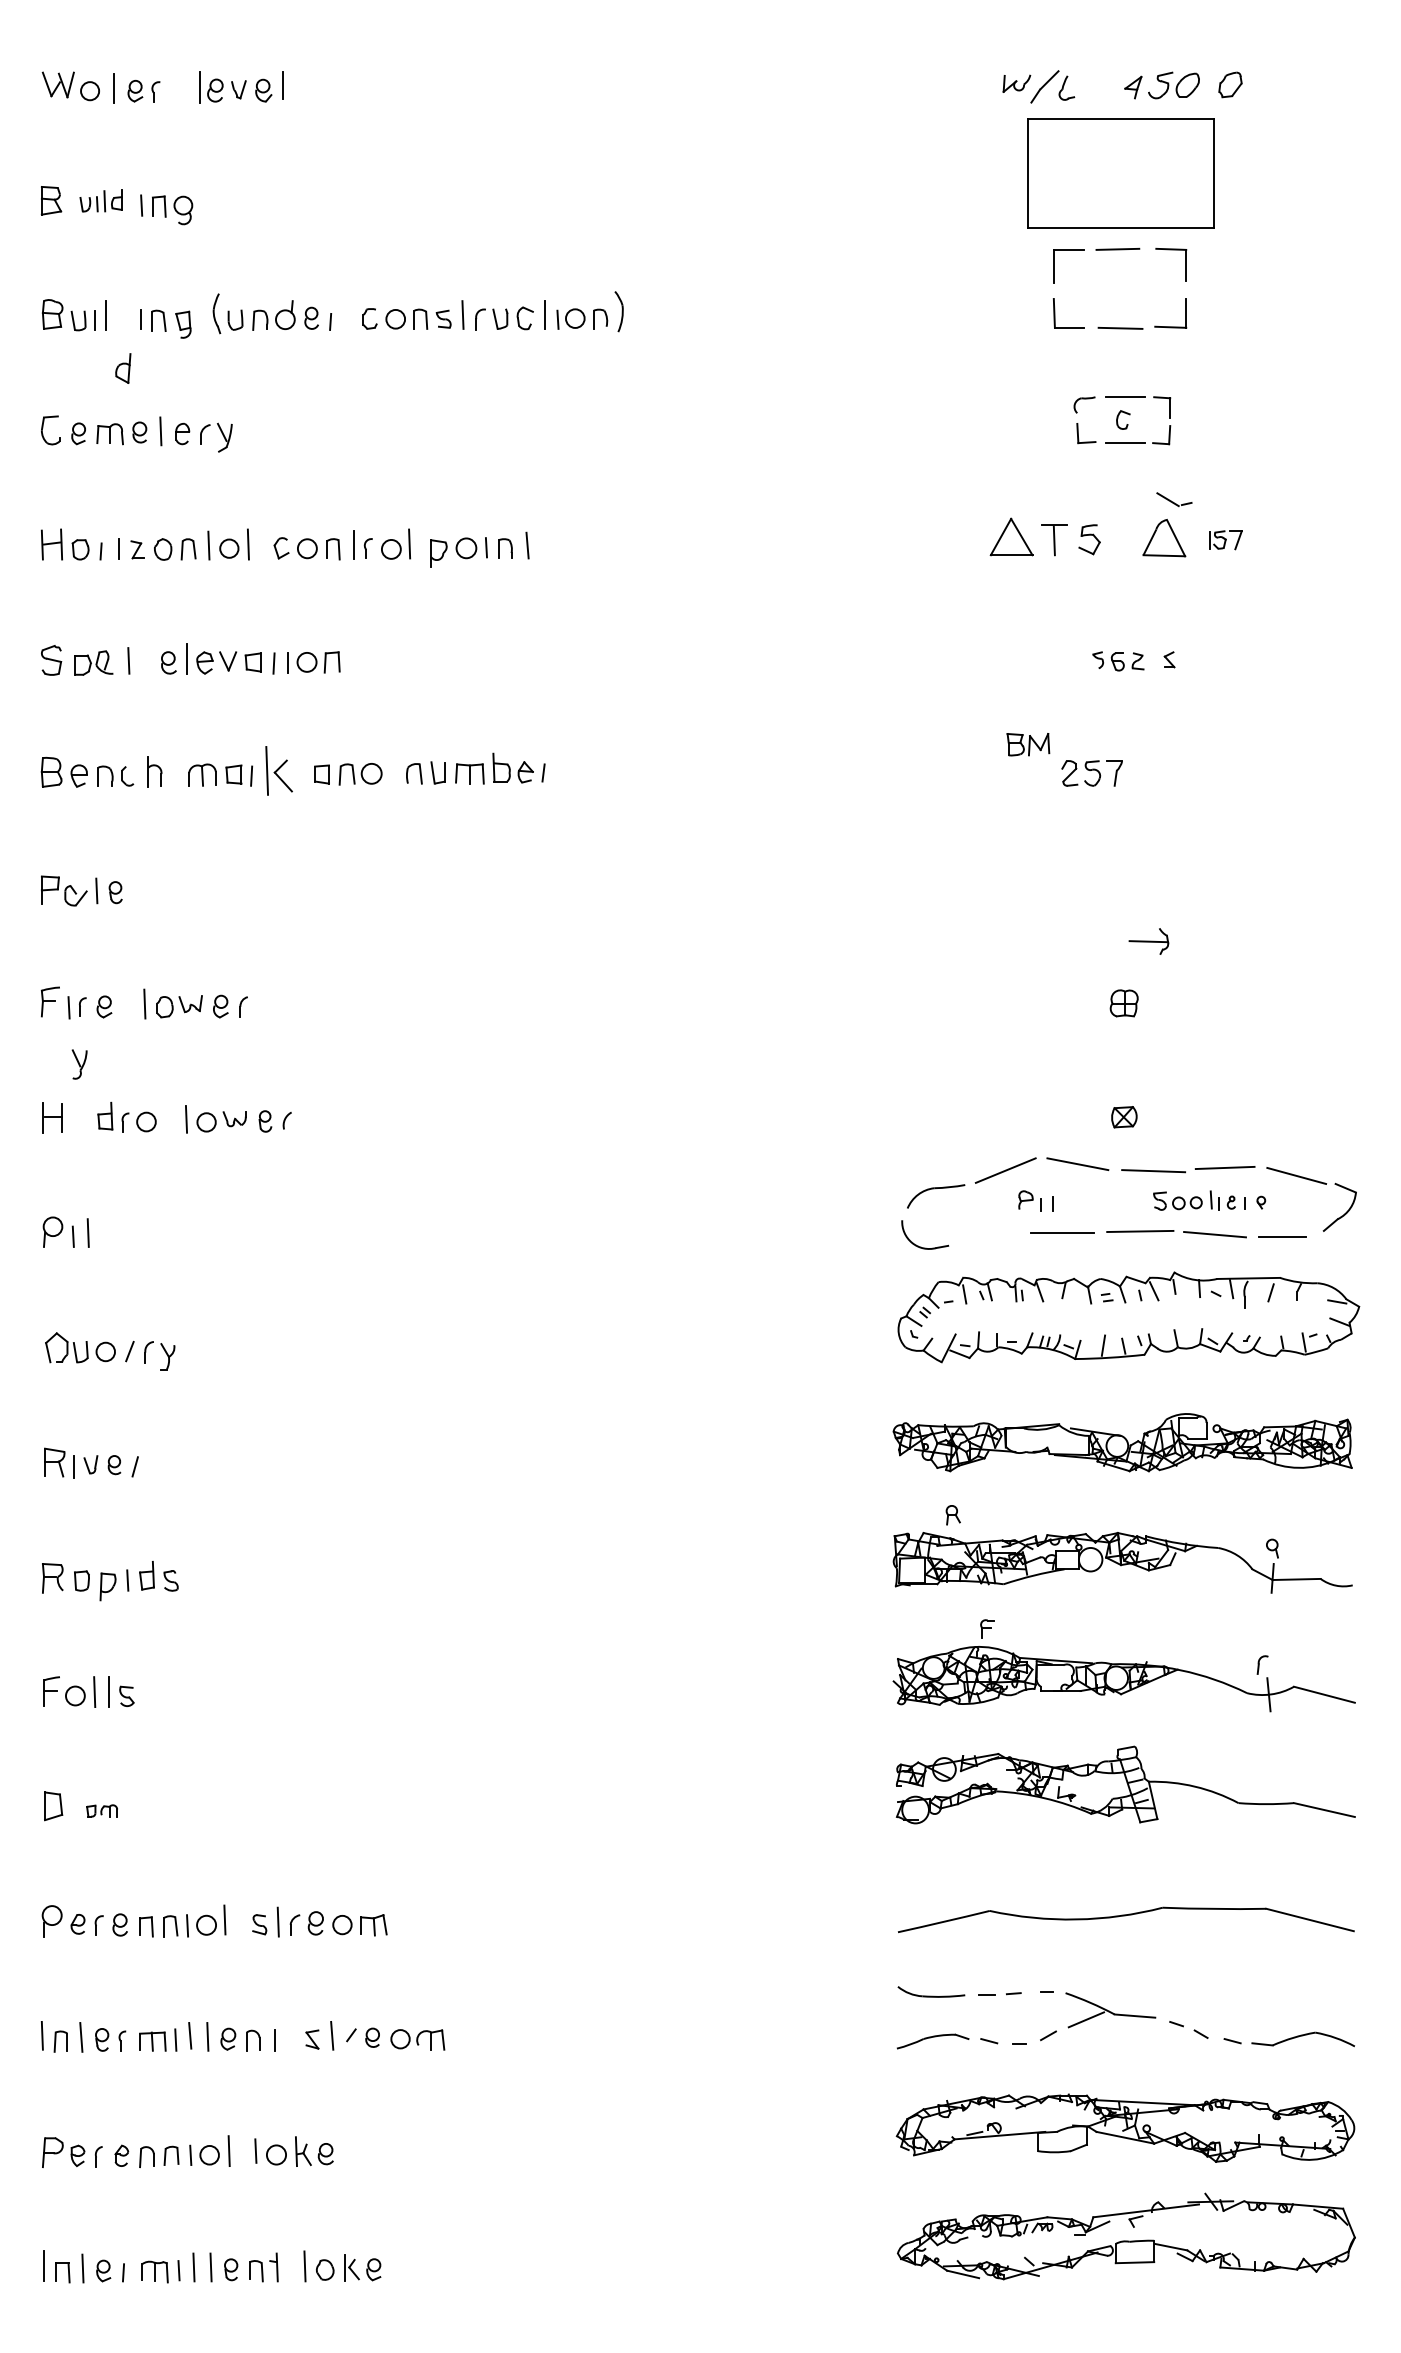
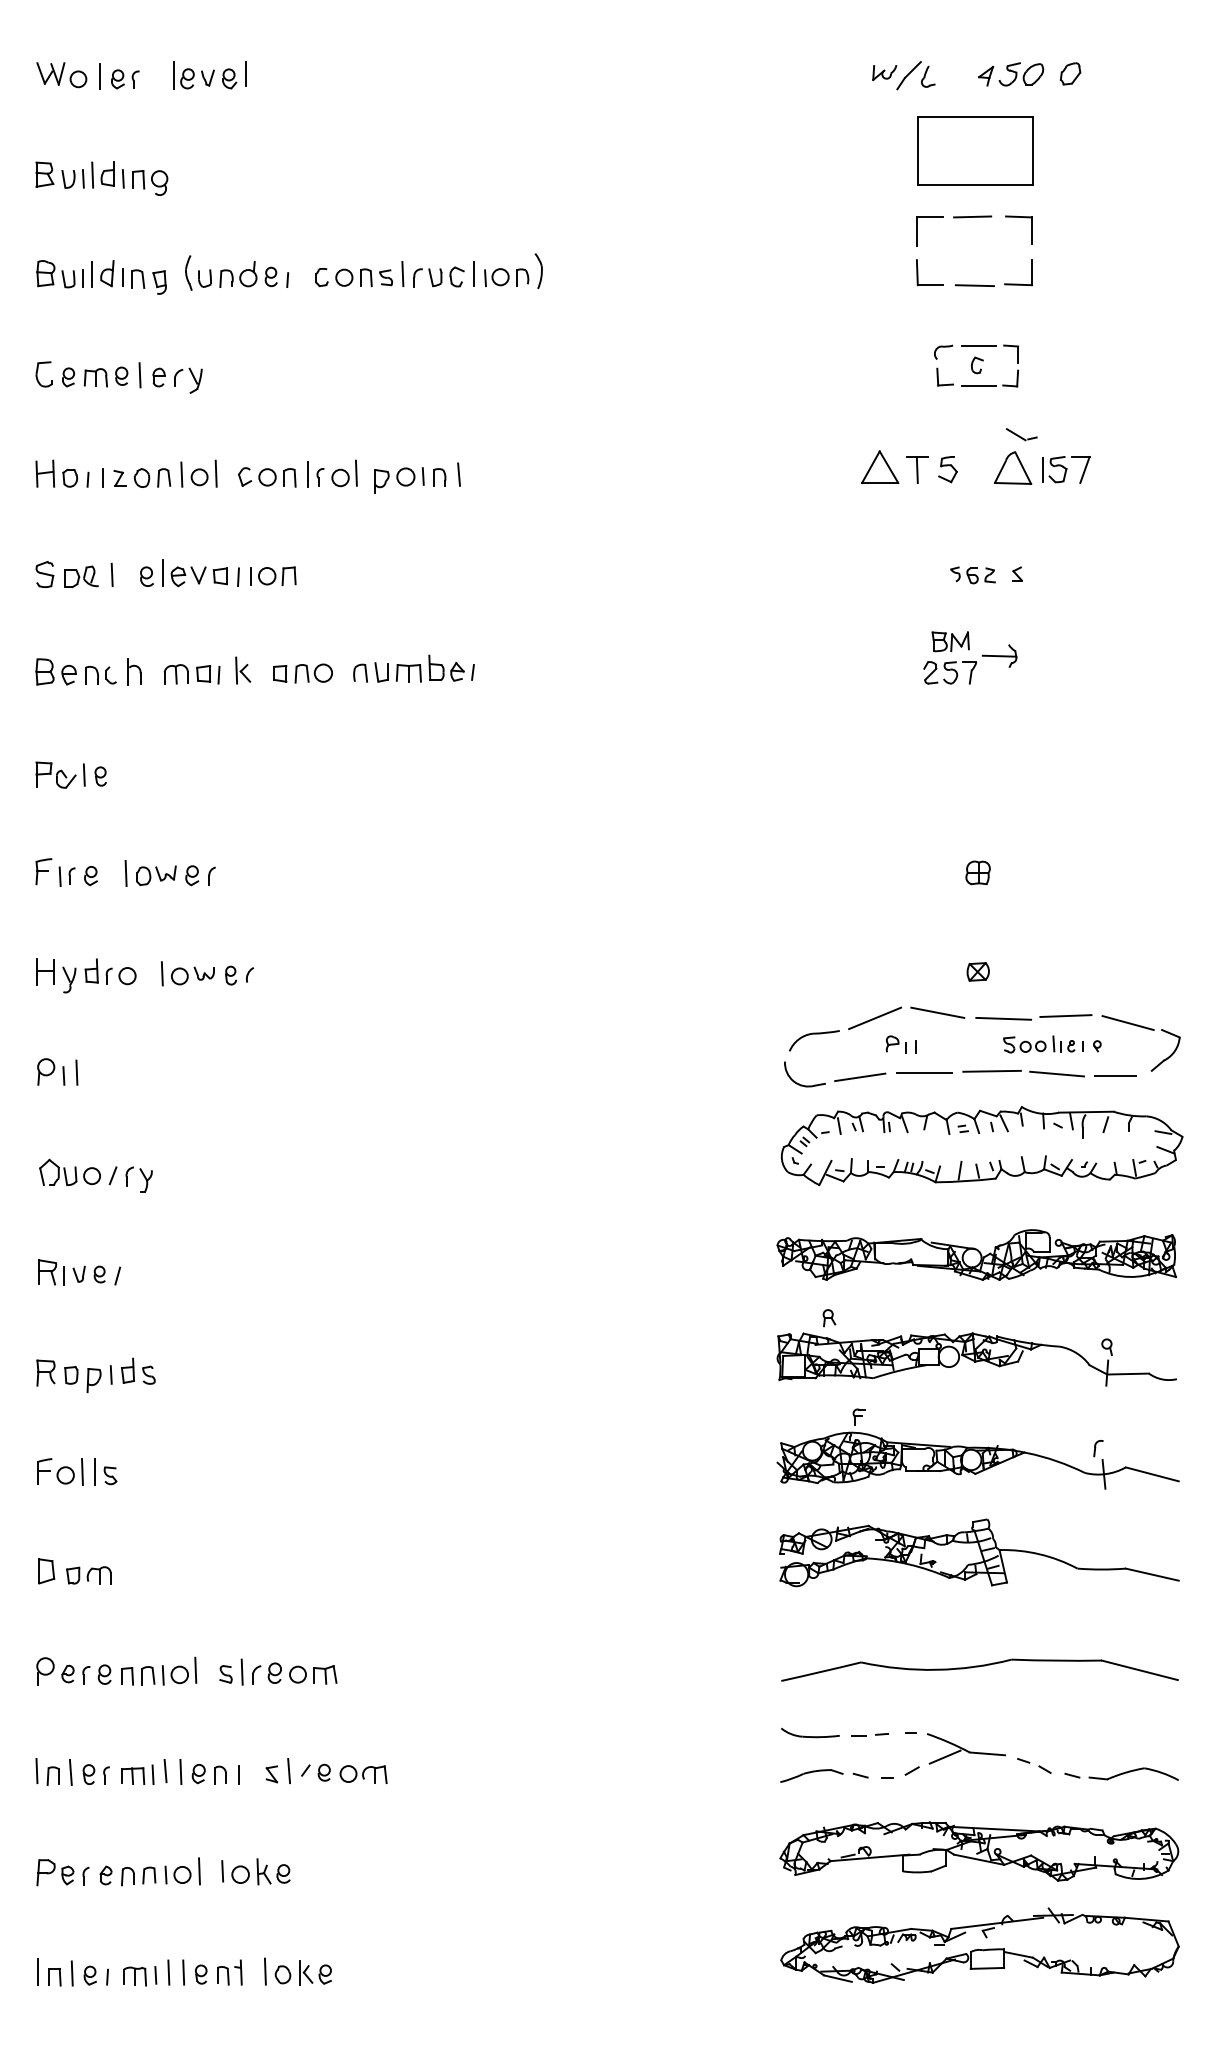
part: (1121, 172) -> (975, 150), size x0.71
part: (100, 200) -> (87, 174), size x1.43
part: (123, 368) -> (107, 273), moved
part: (1225, 539) -> (1066, 469), size x1.67
part: (1028, 744) -> (950, 641), moved
part: (279, 770) -> (243, 670), size x0.62
part: (1148, 940) -> (999, 655), moved
part: (79, 1063) -> (69, 979), moved
line: (989, 1238) -> (860, 1077), added
part: (101, 1811) -> (88, 1575), size x1.67

